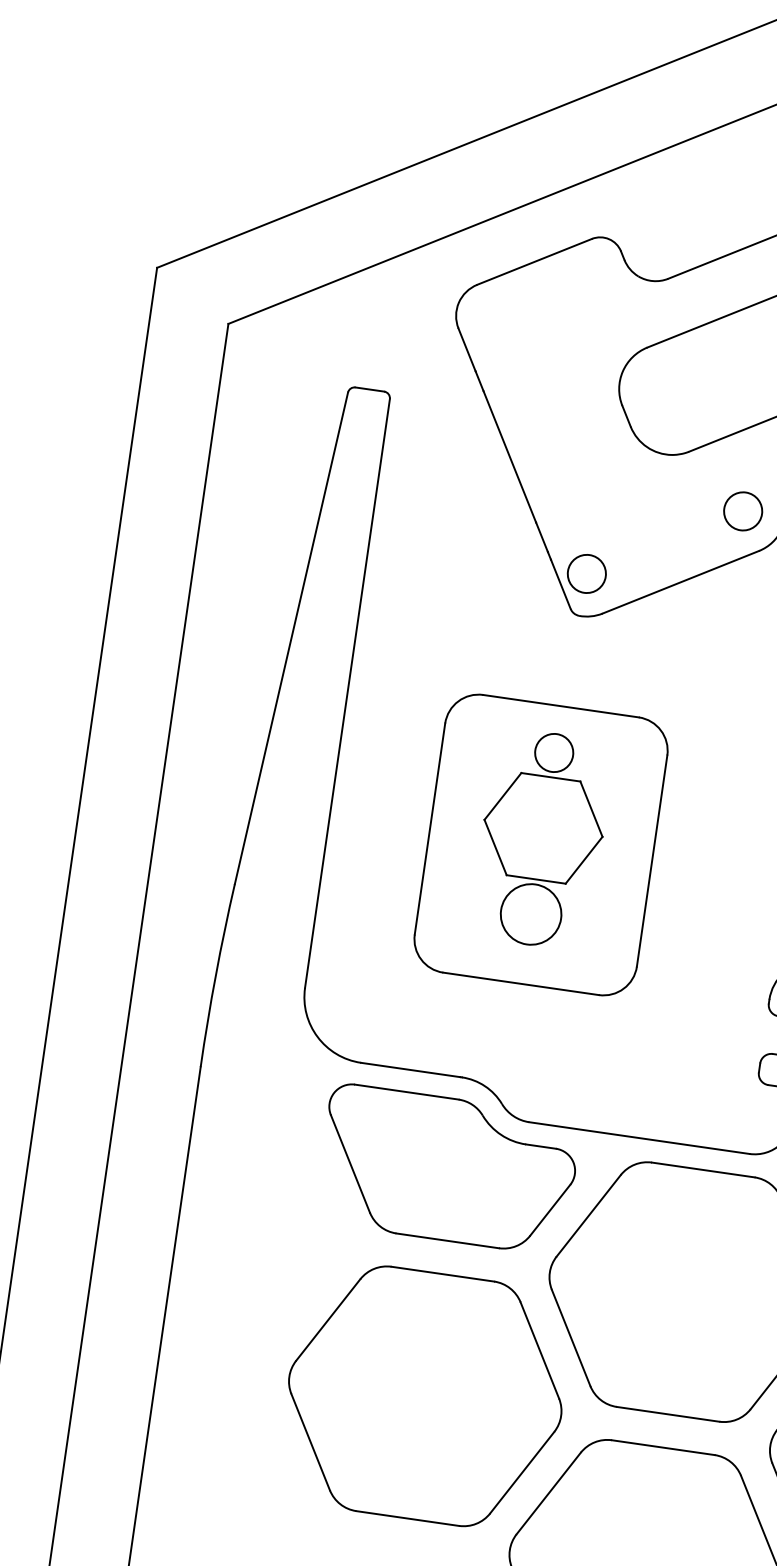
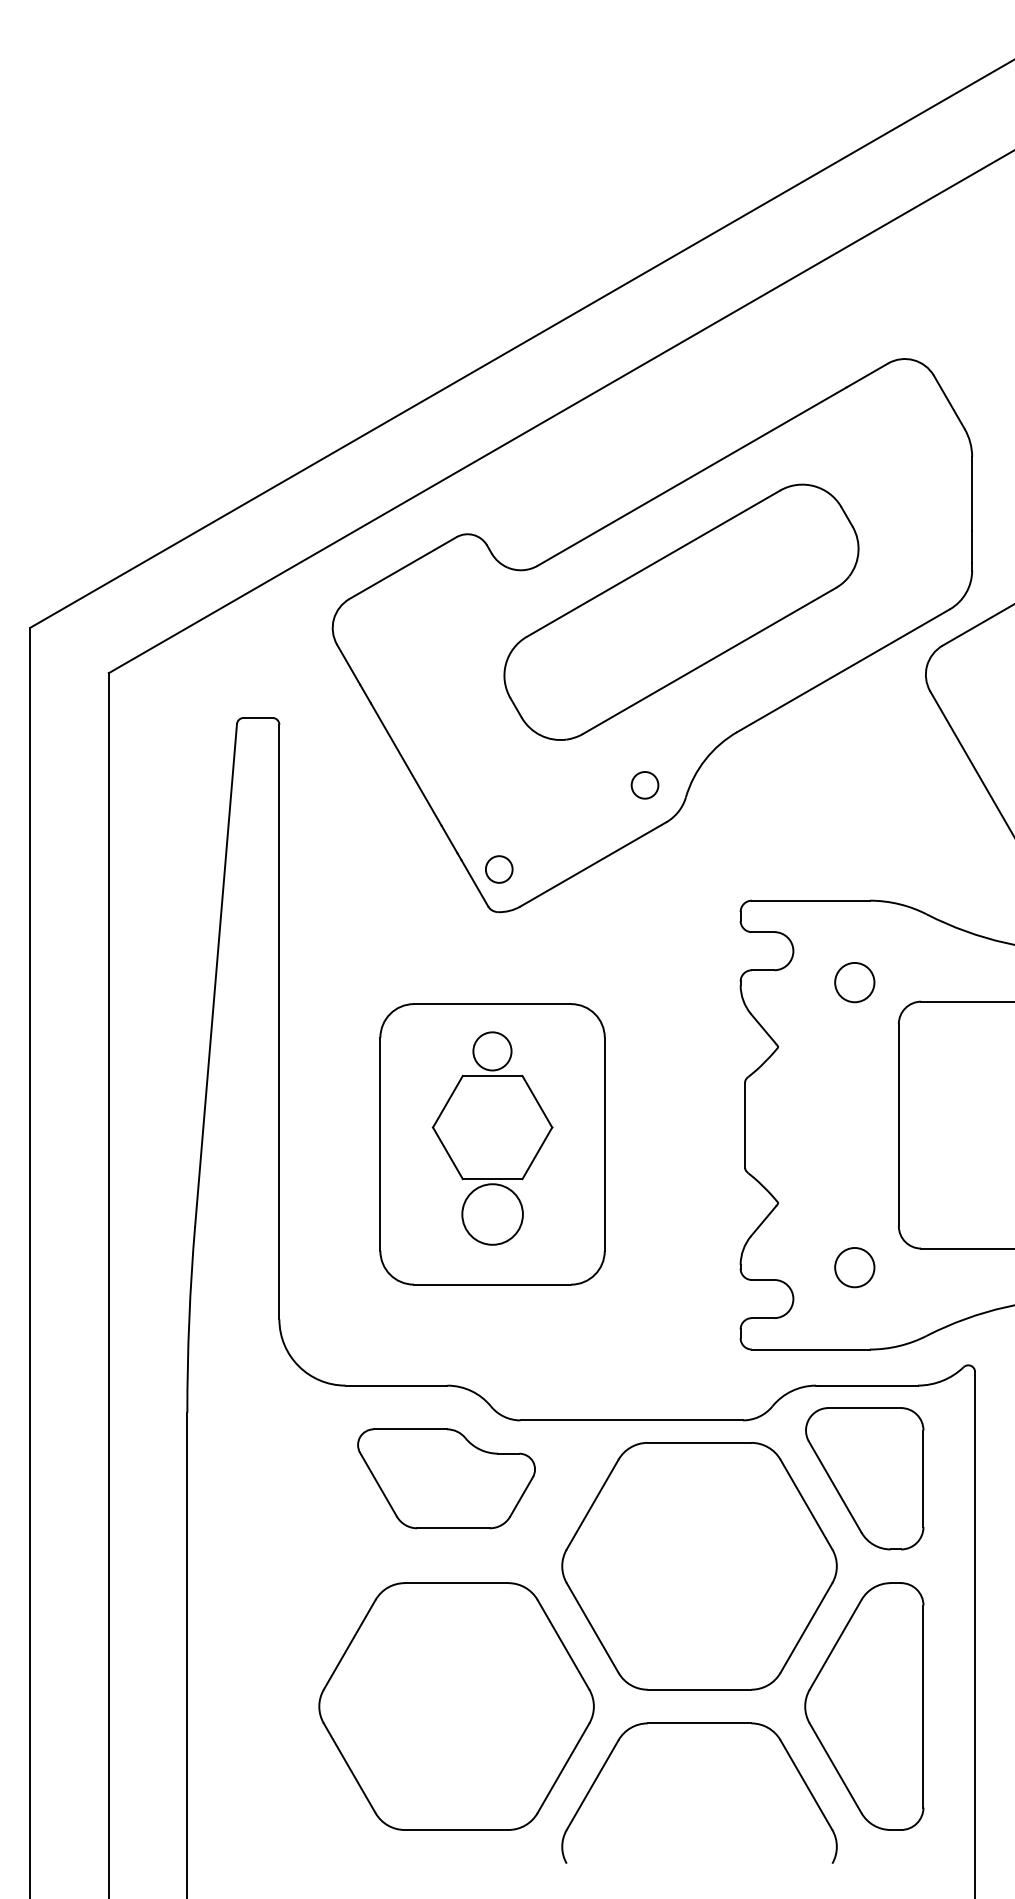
circle: (742, 511) -> (644, 785), size x0.7
circle: (587, 573) -> (499, 869), size x0.7
part: (447, 1169) -> (446, 1478), size x0.7

